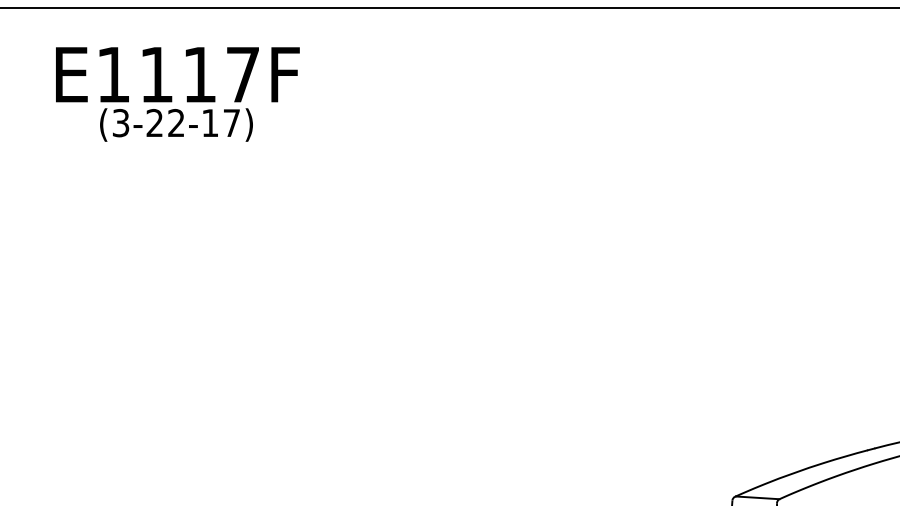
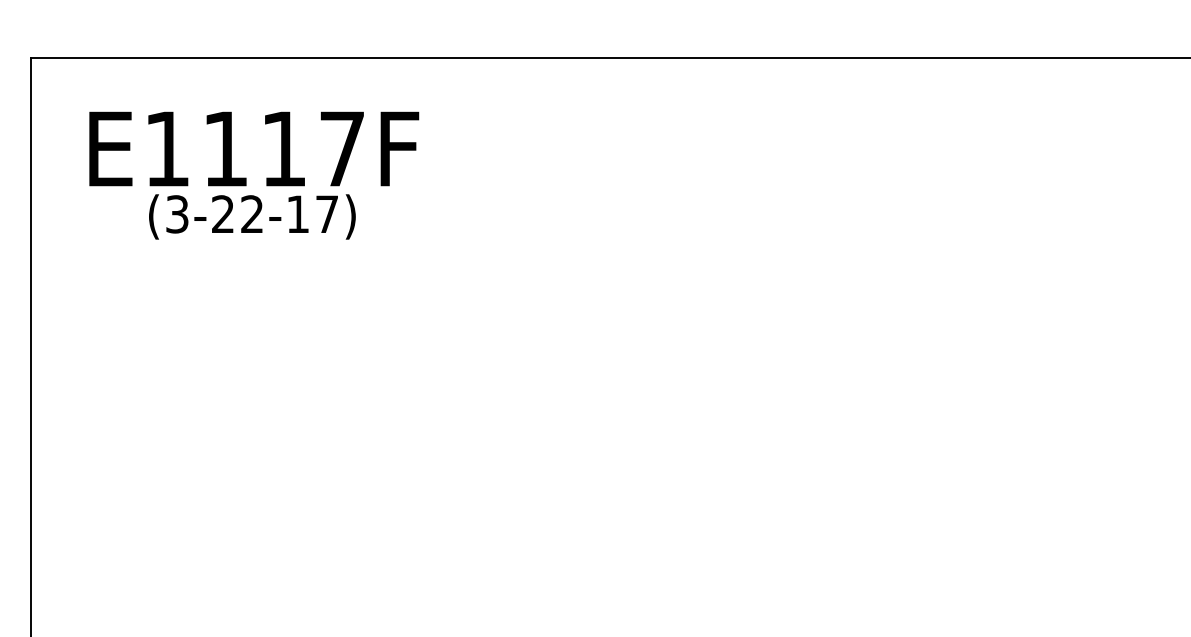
text: (177, 94) -> (253, 175), moved

